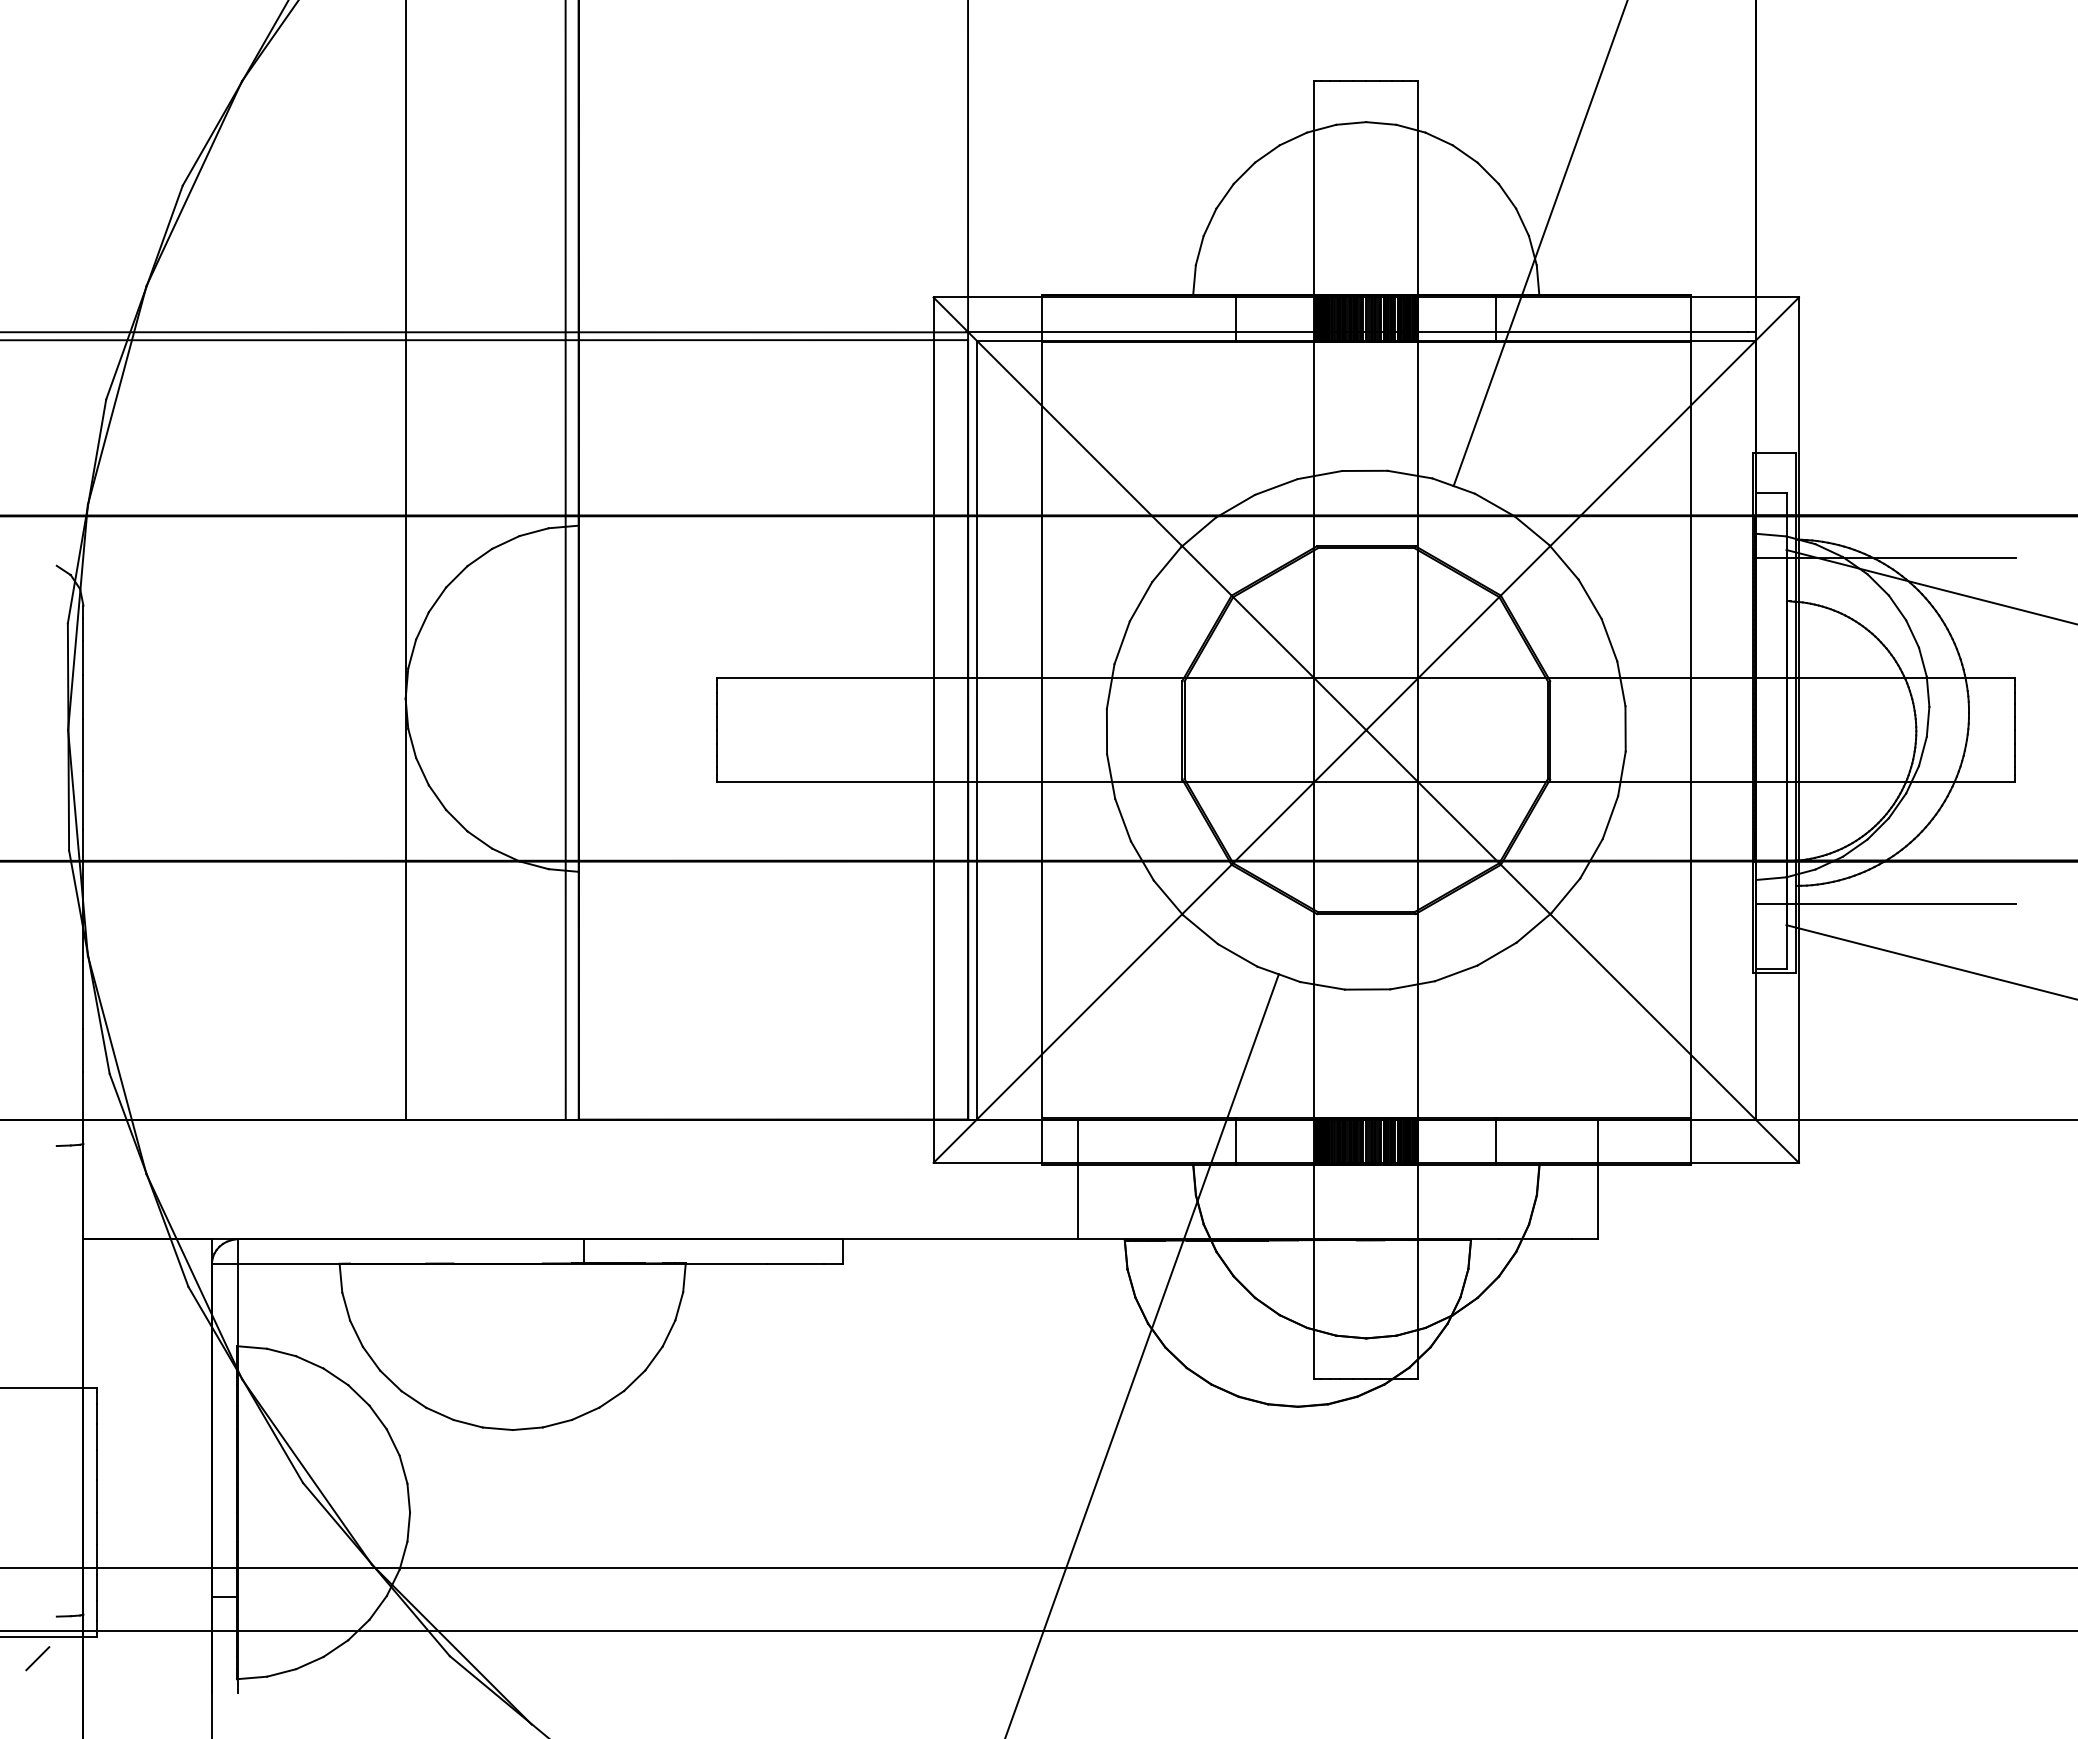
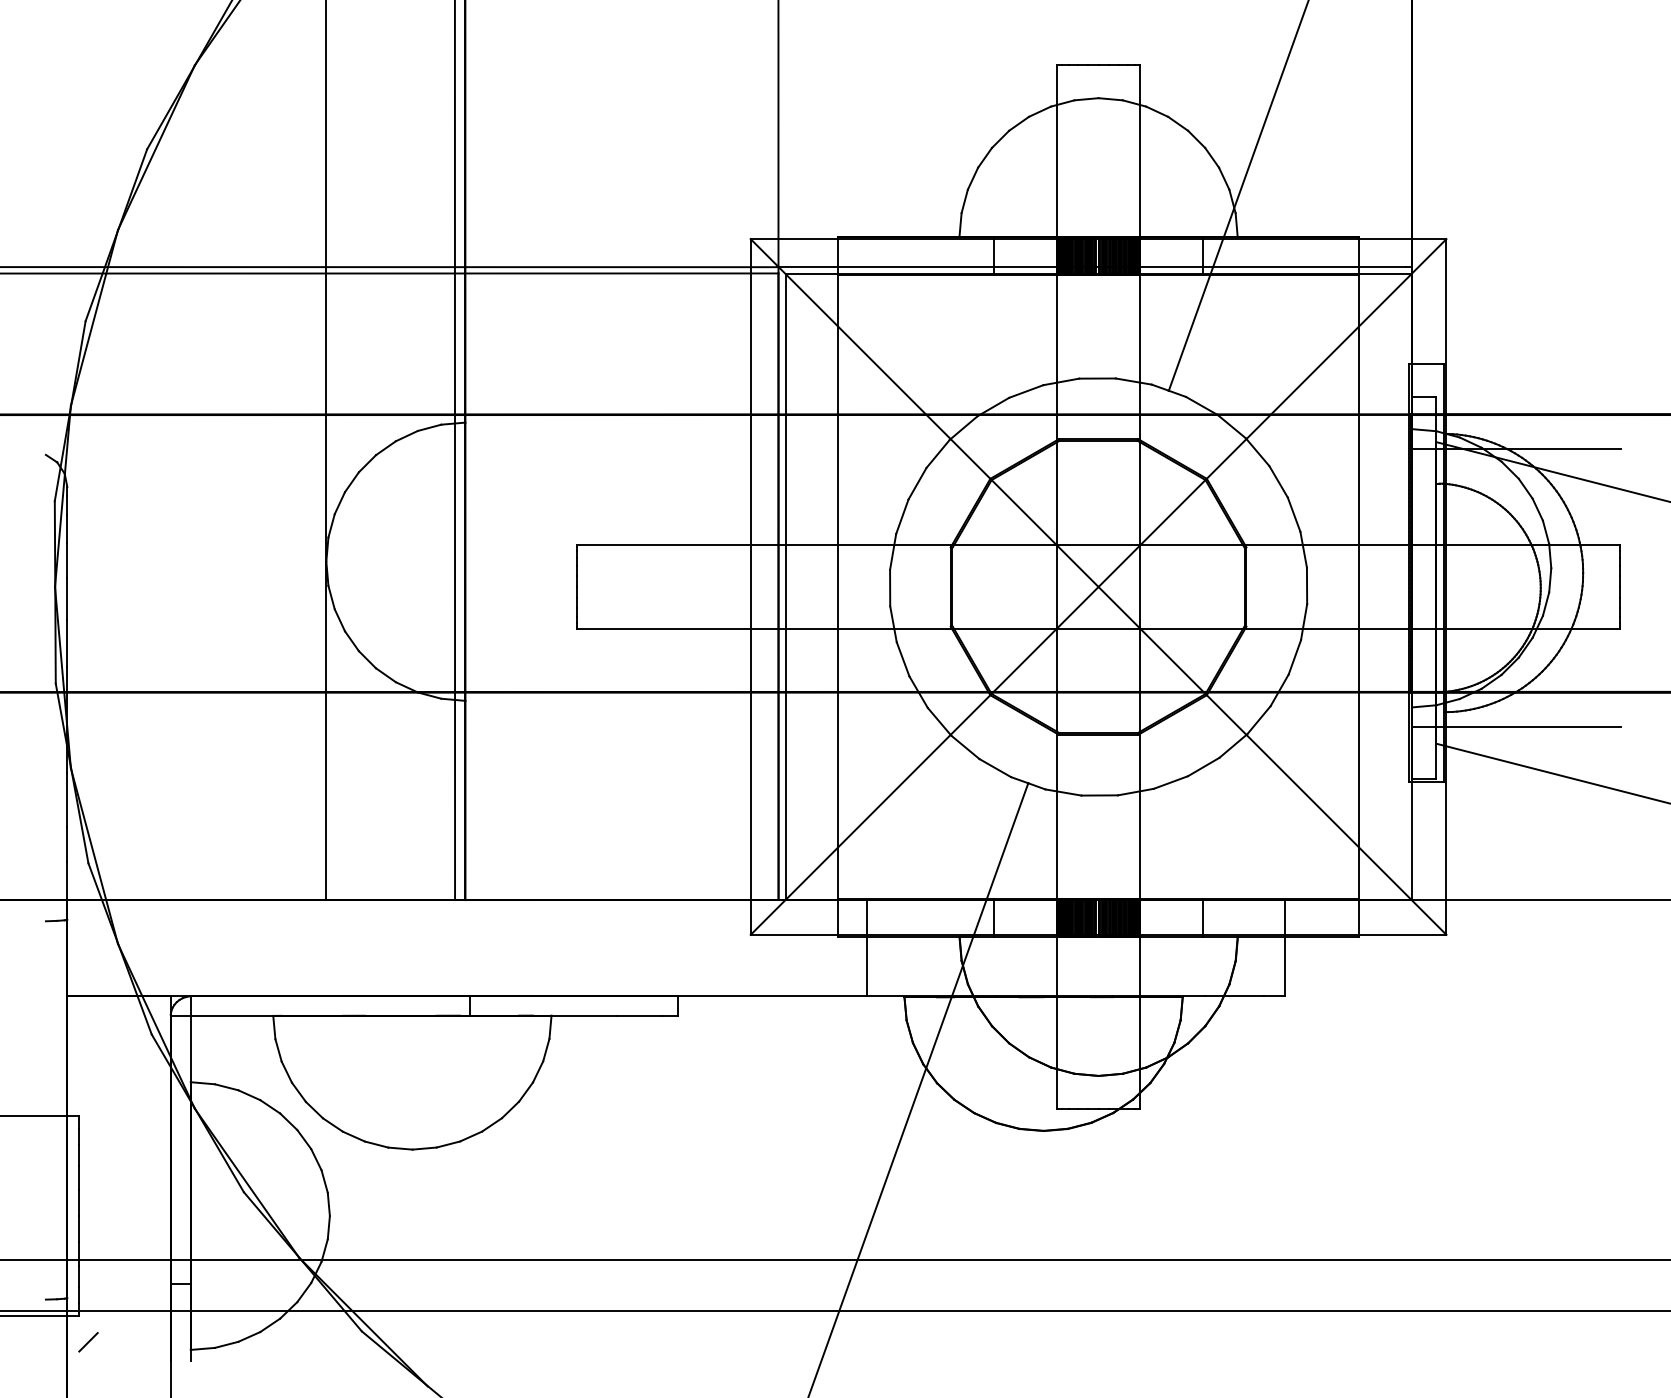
line: (37, 1658) -> (88, 1342), moved

